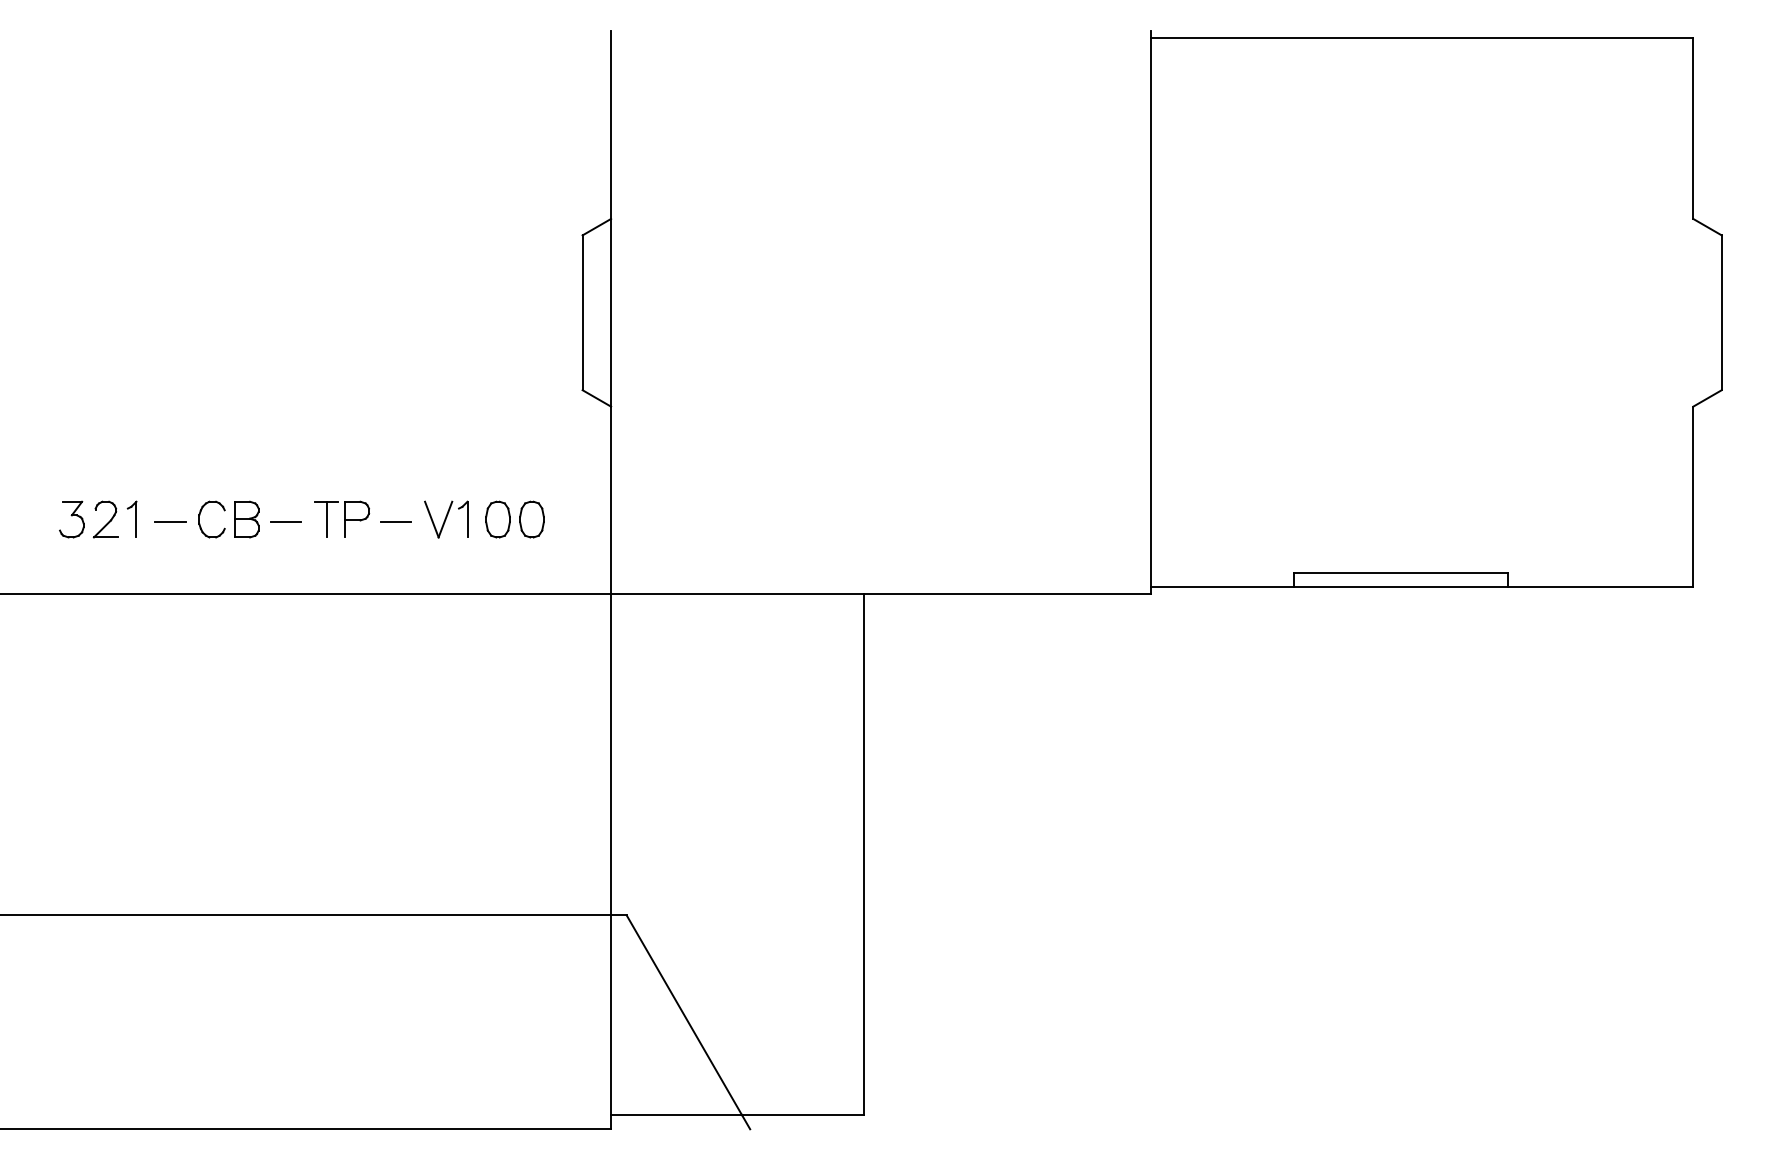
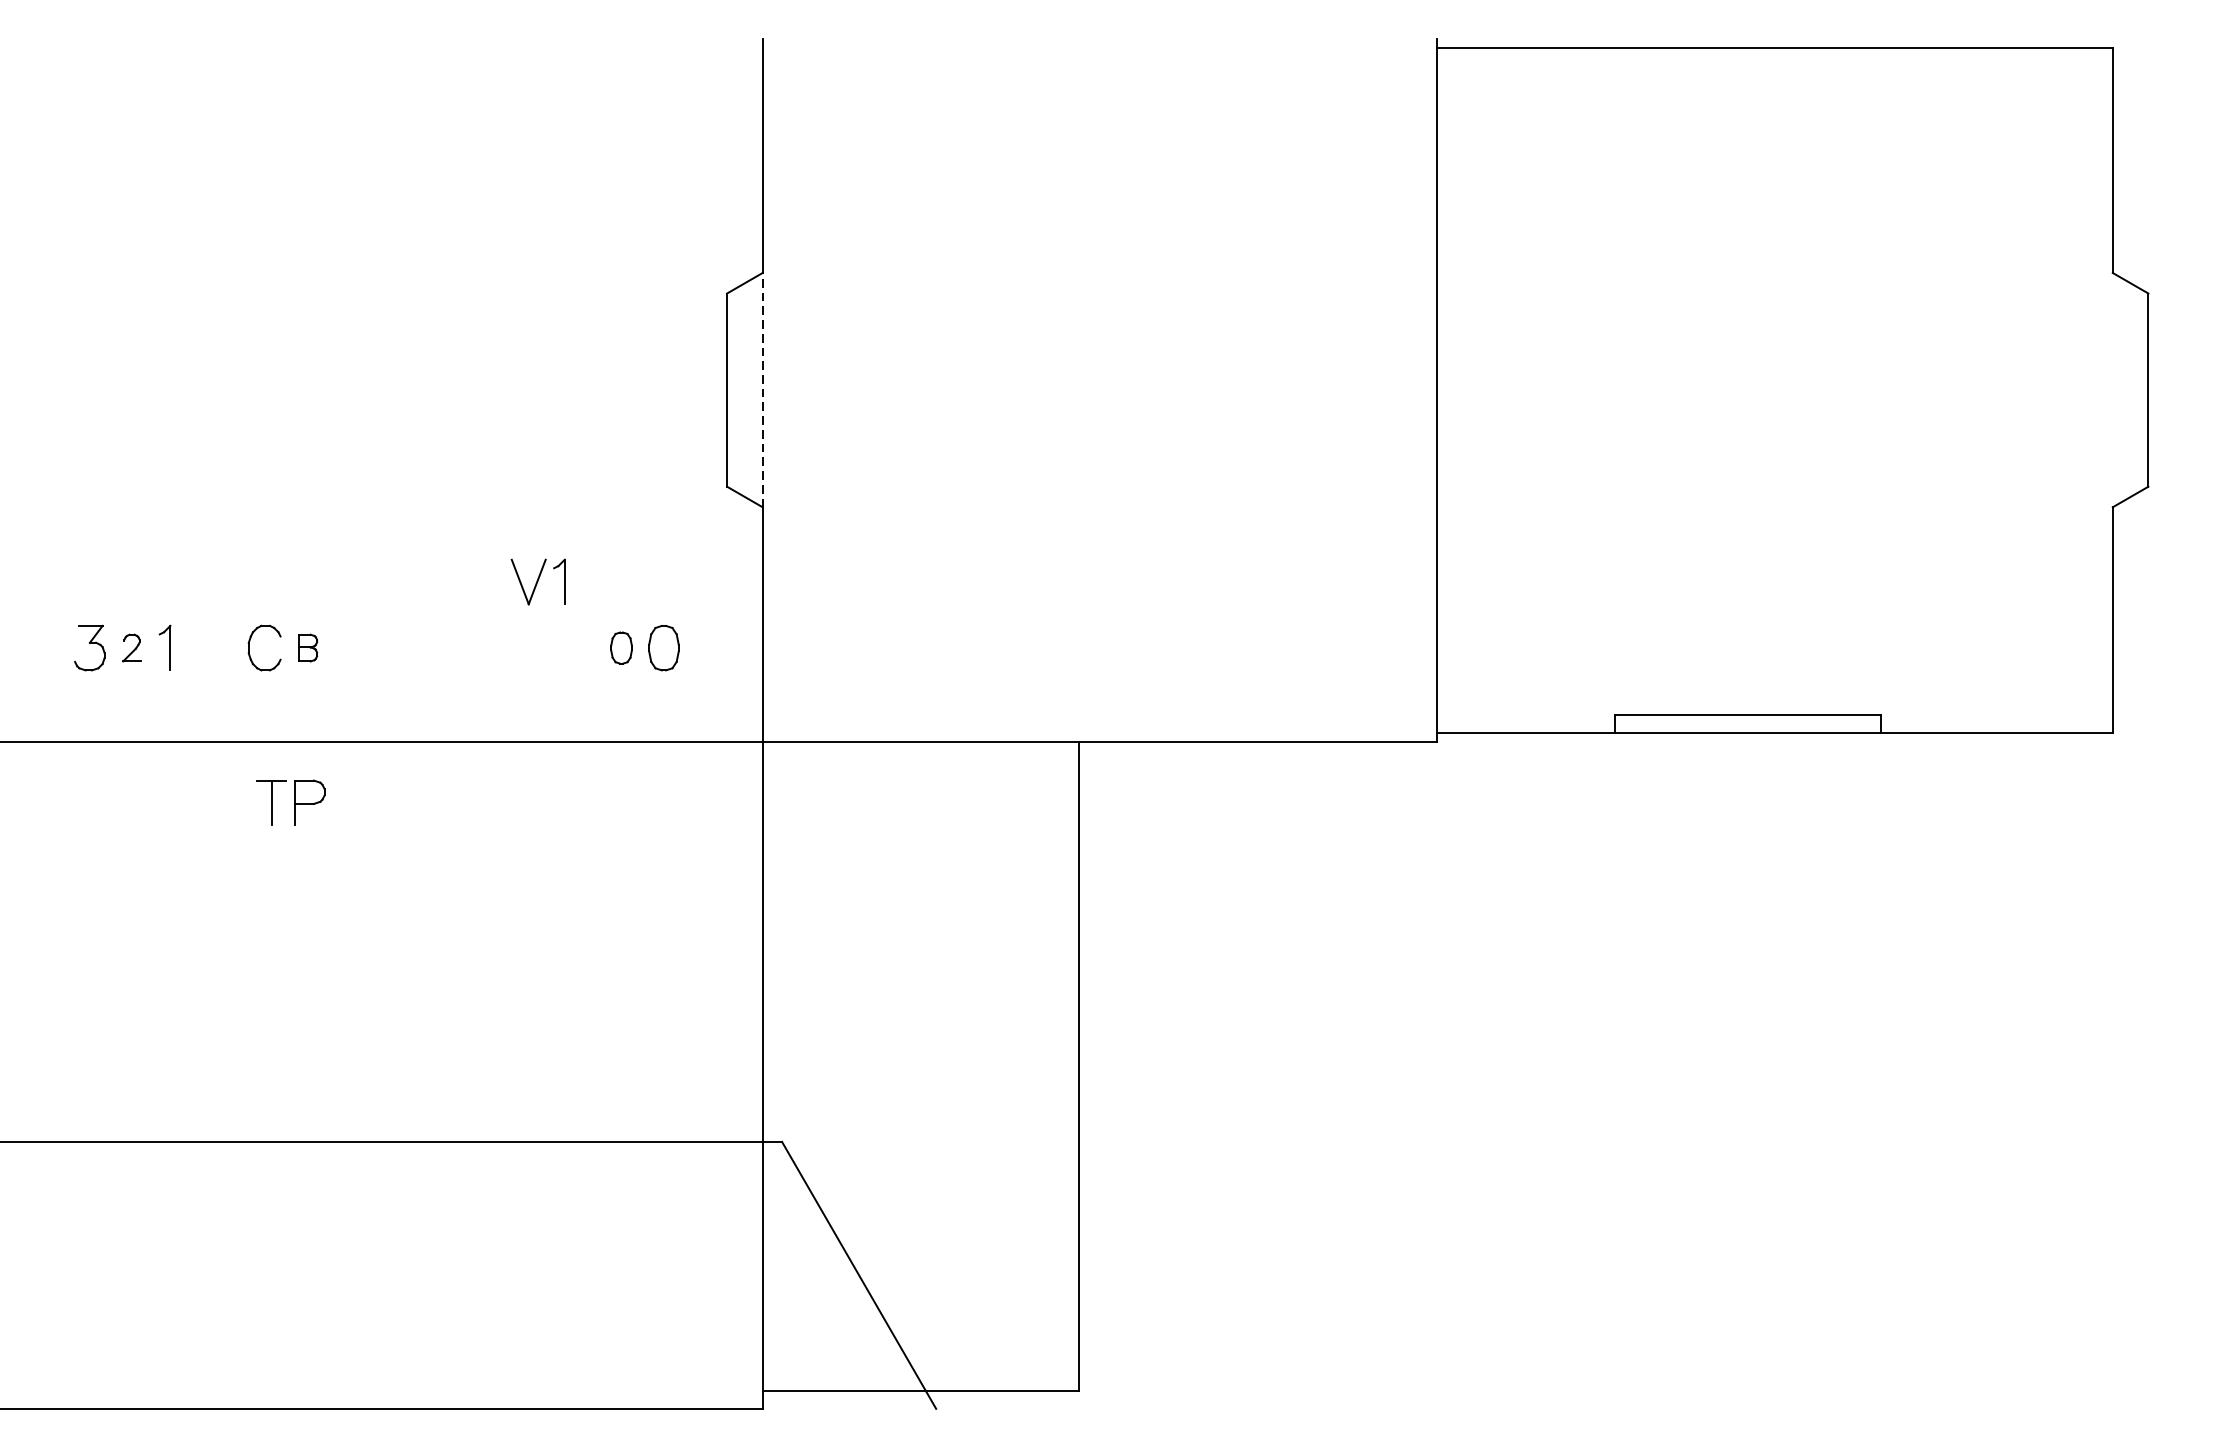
line: (611, 312) -> (763, 389), solid -> dashed
part: (342, 518) -> (291, 801), moved
part: (105, 519) -> (131, 648), size x0.6
part: (246, 519) -> (307, 648), size x0.6
part: (446, 519) -> (538, 581), moved
part: (497, 519) -> (620, 648), size x0.7
line: (170, 522) -> (212, 651), removed
line: (285, 522) -> (356, 651), removed
line: (395, 522) -> (493, 651), removed

